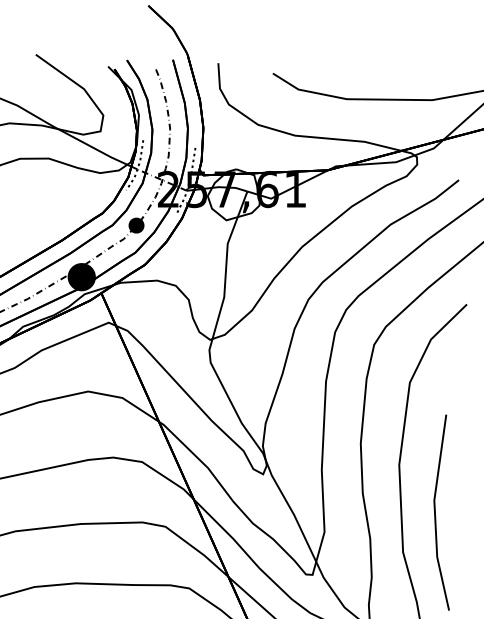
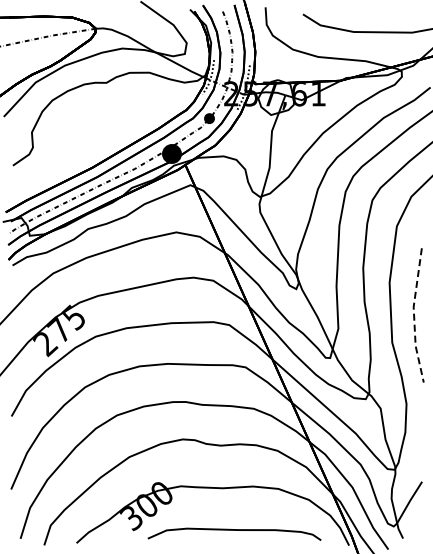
line: (435, 514) -> (414, 316), solid -> dashed

